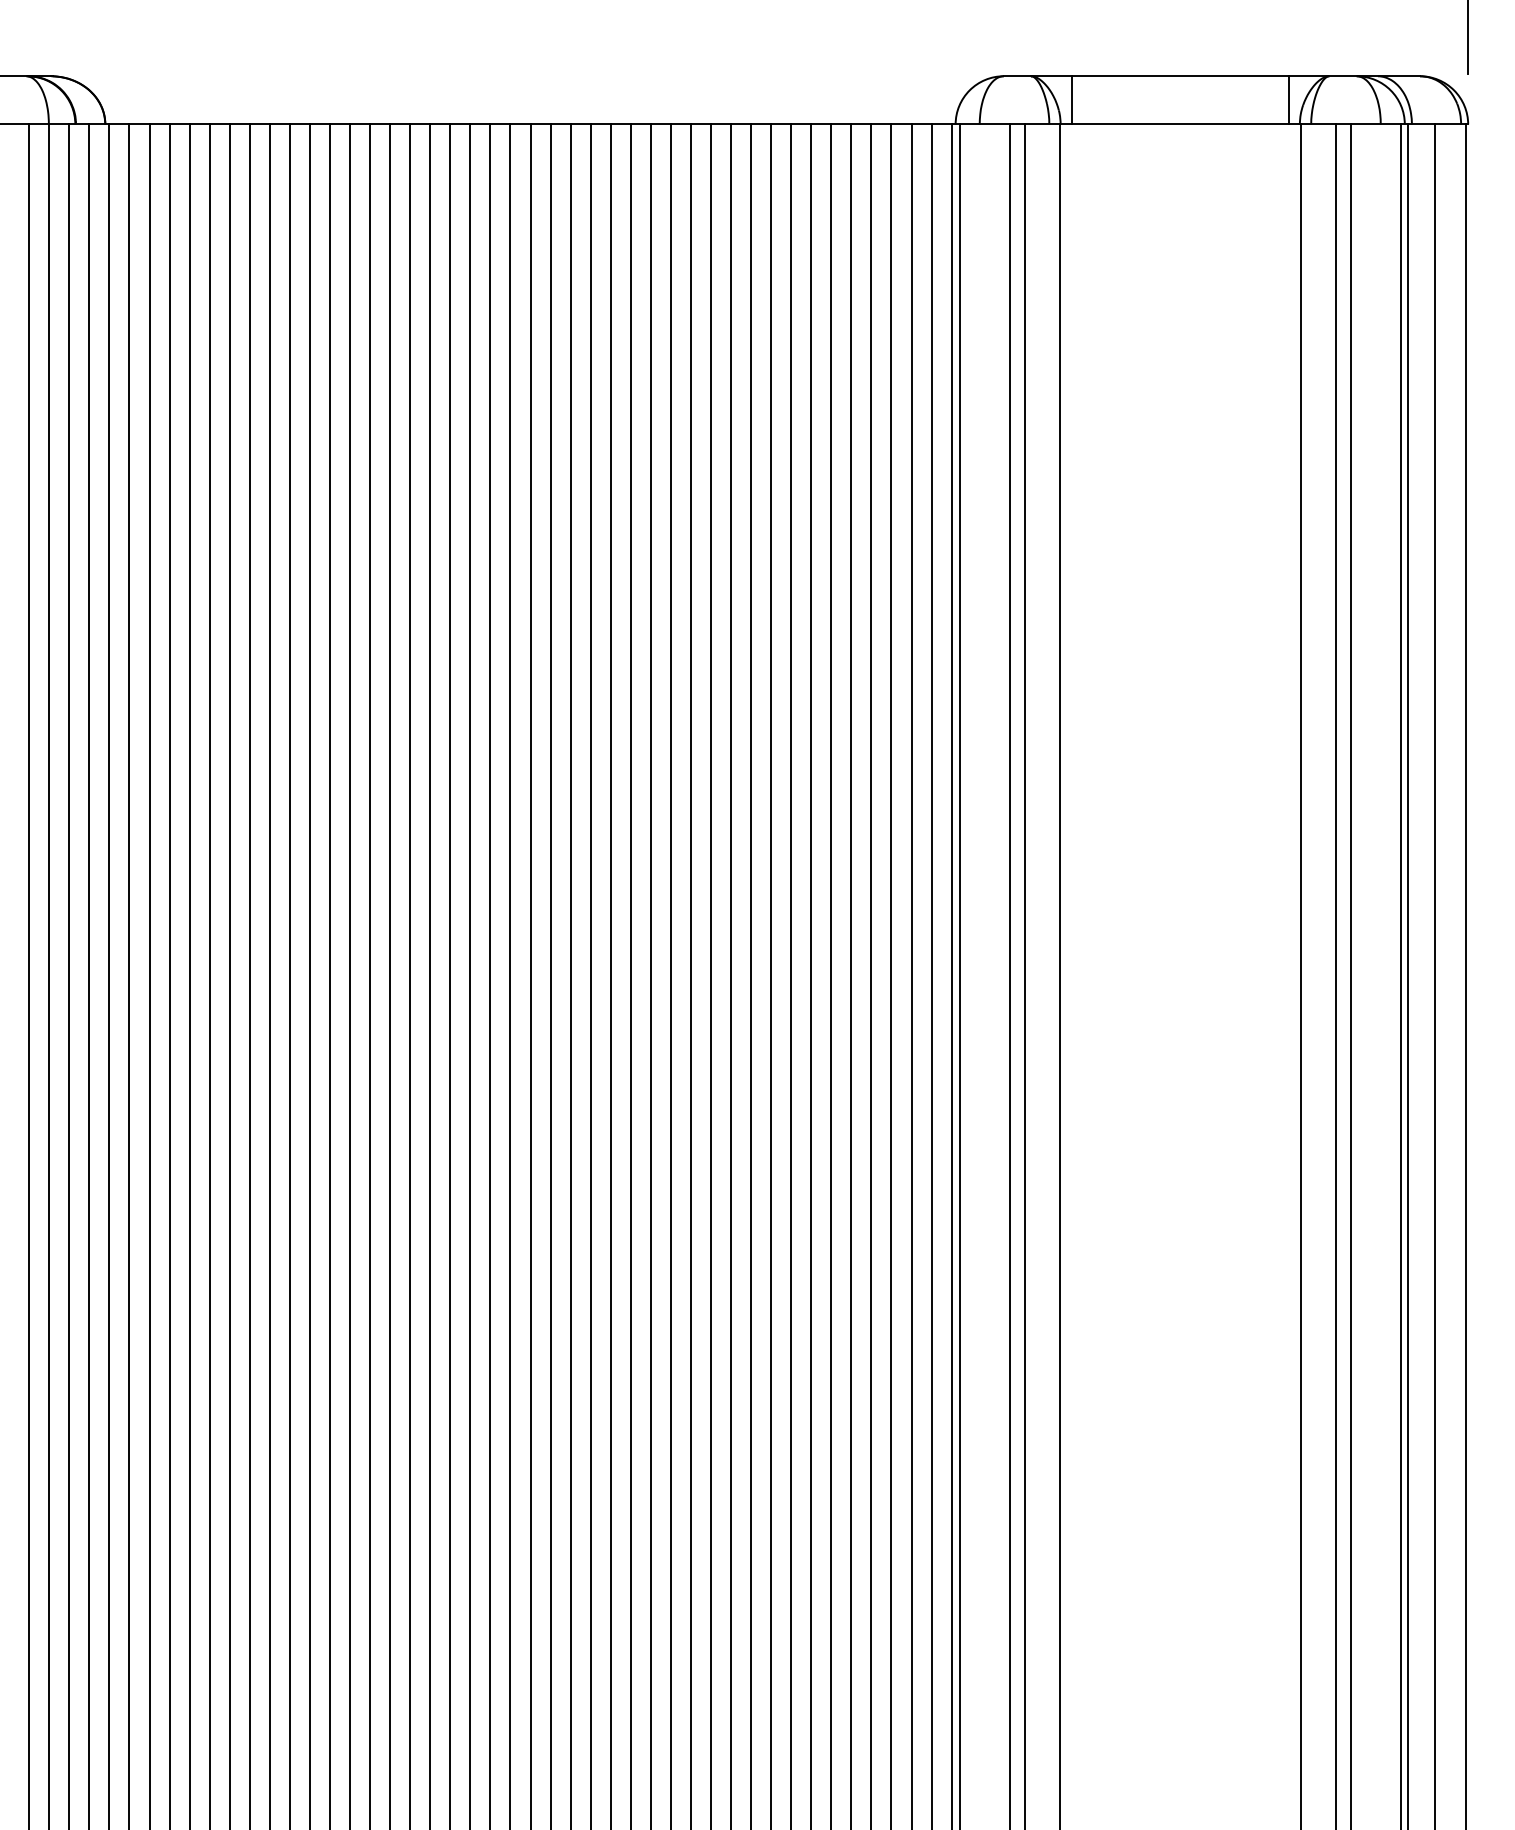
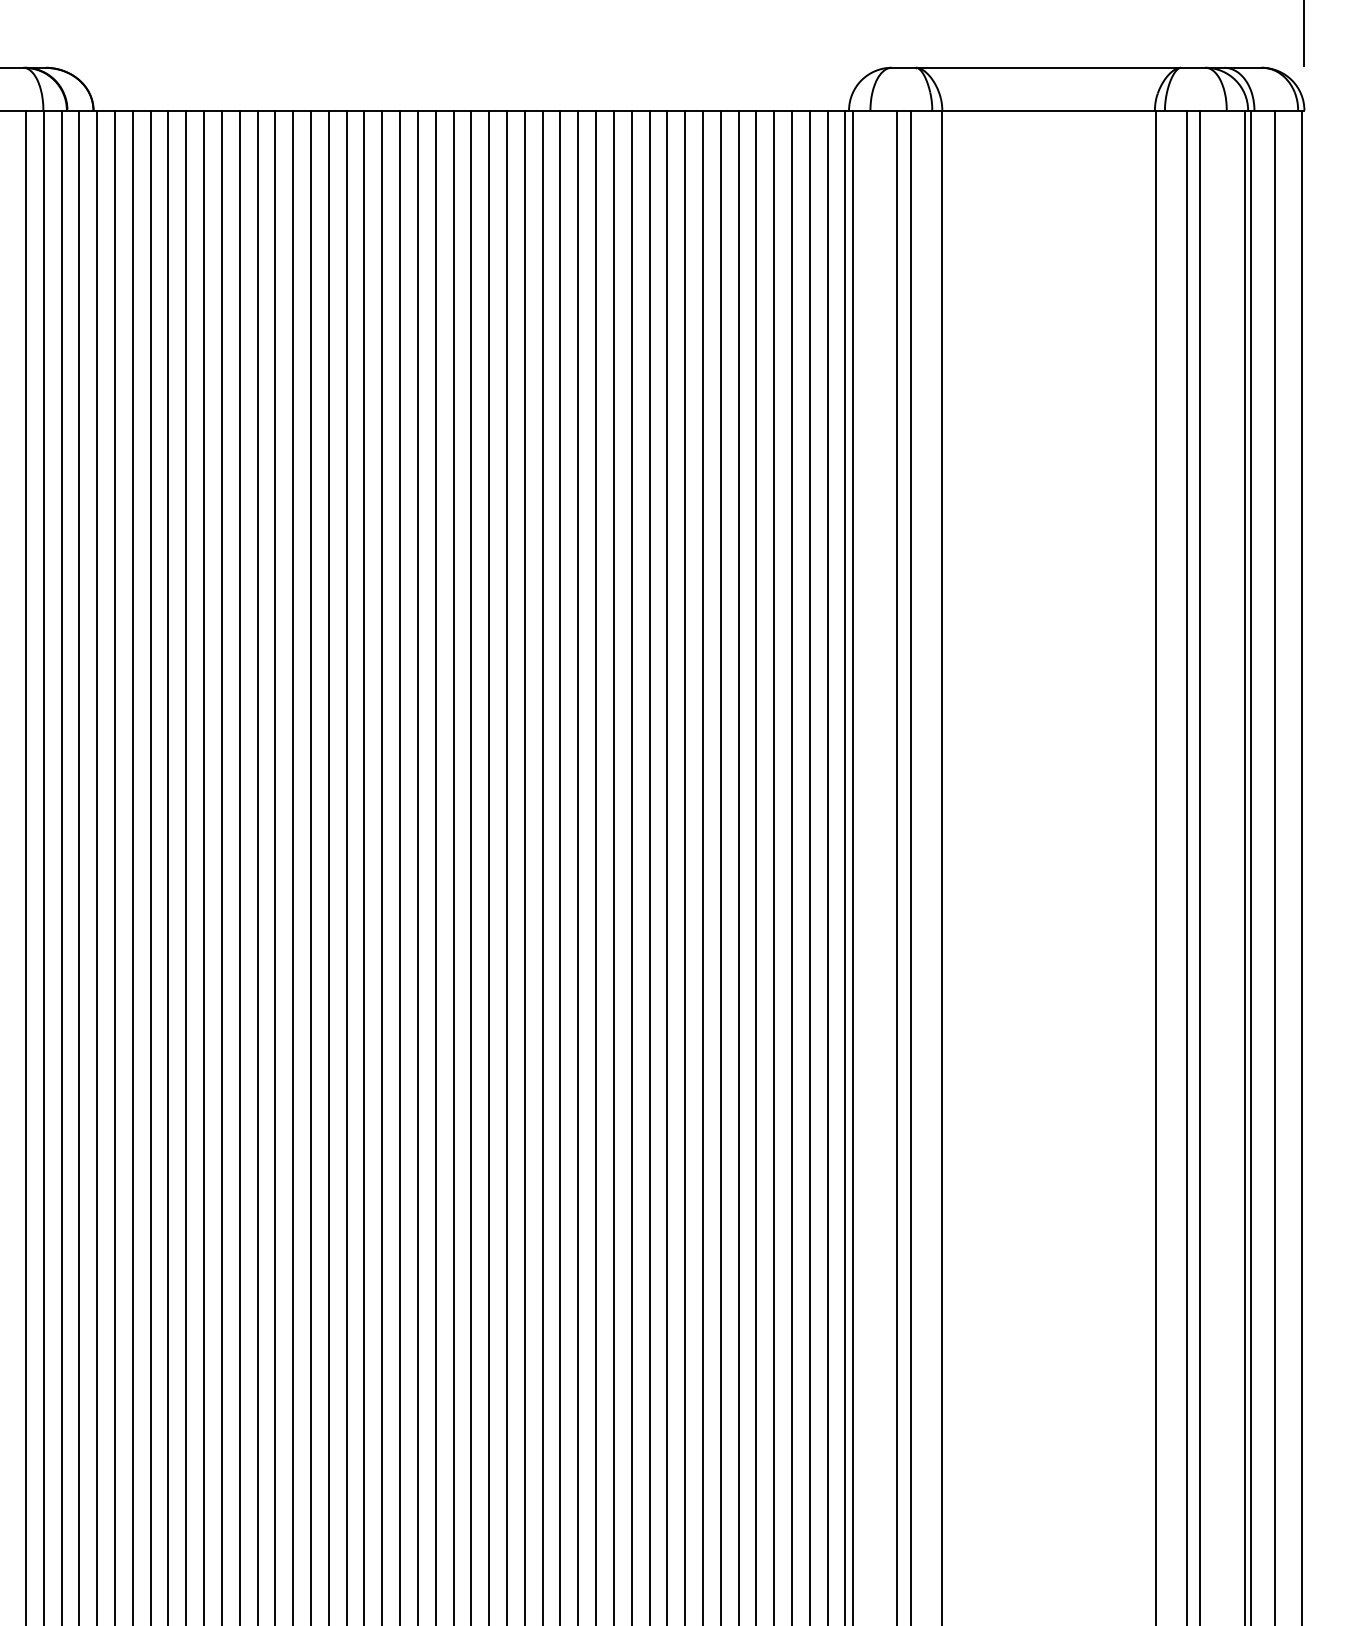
line: (1071, 100) -> (951, 89), removed
line: (1288, 100) -> (1144, 89), removed

